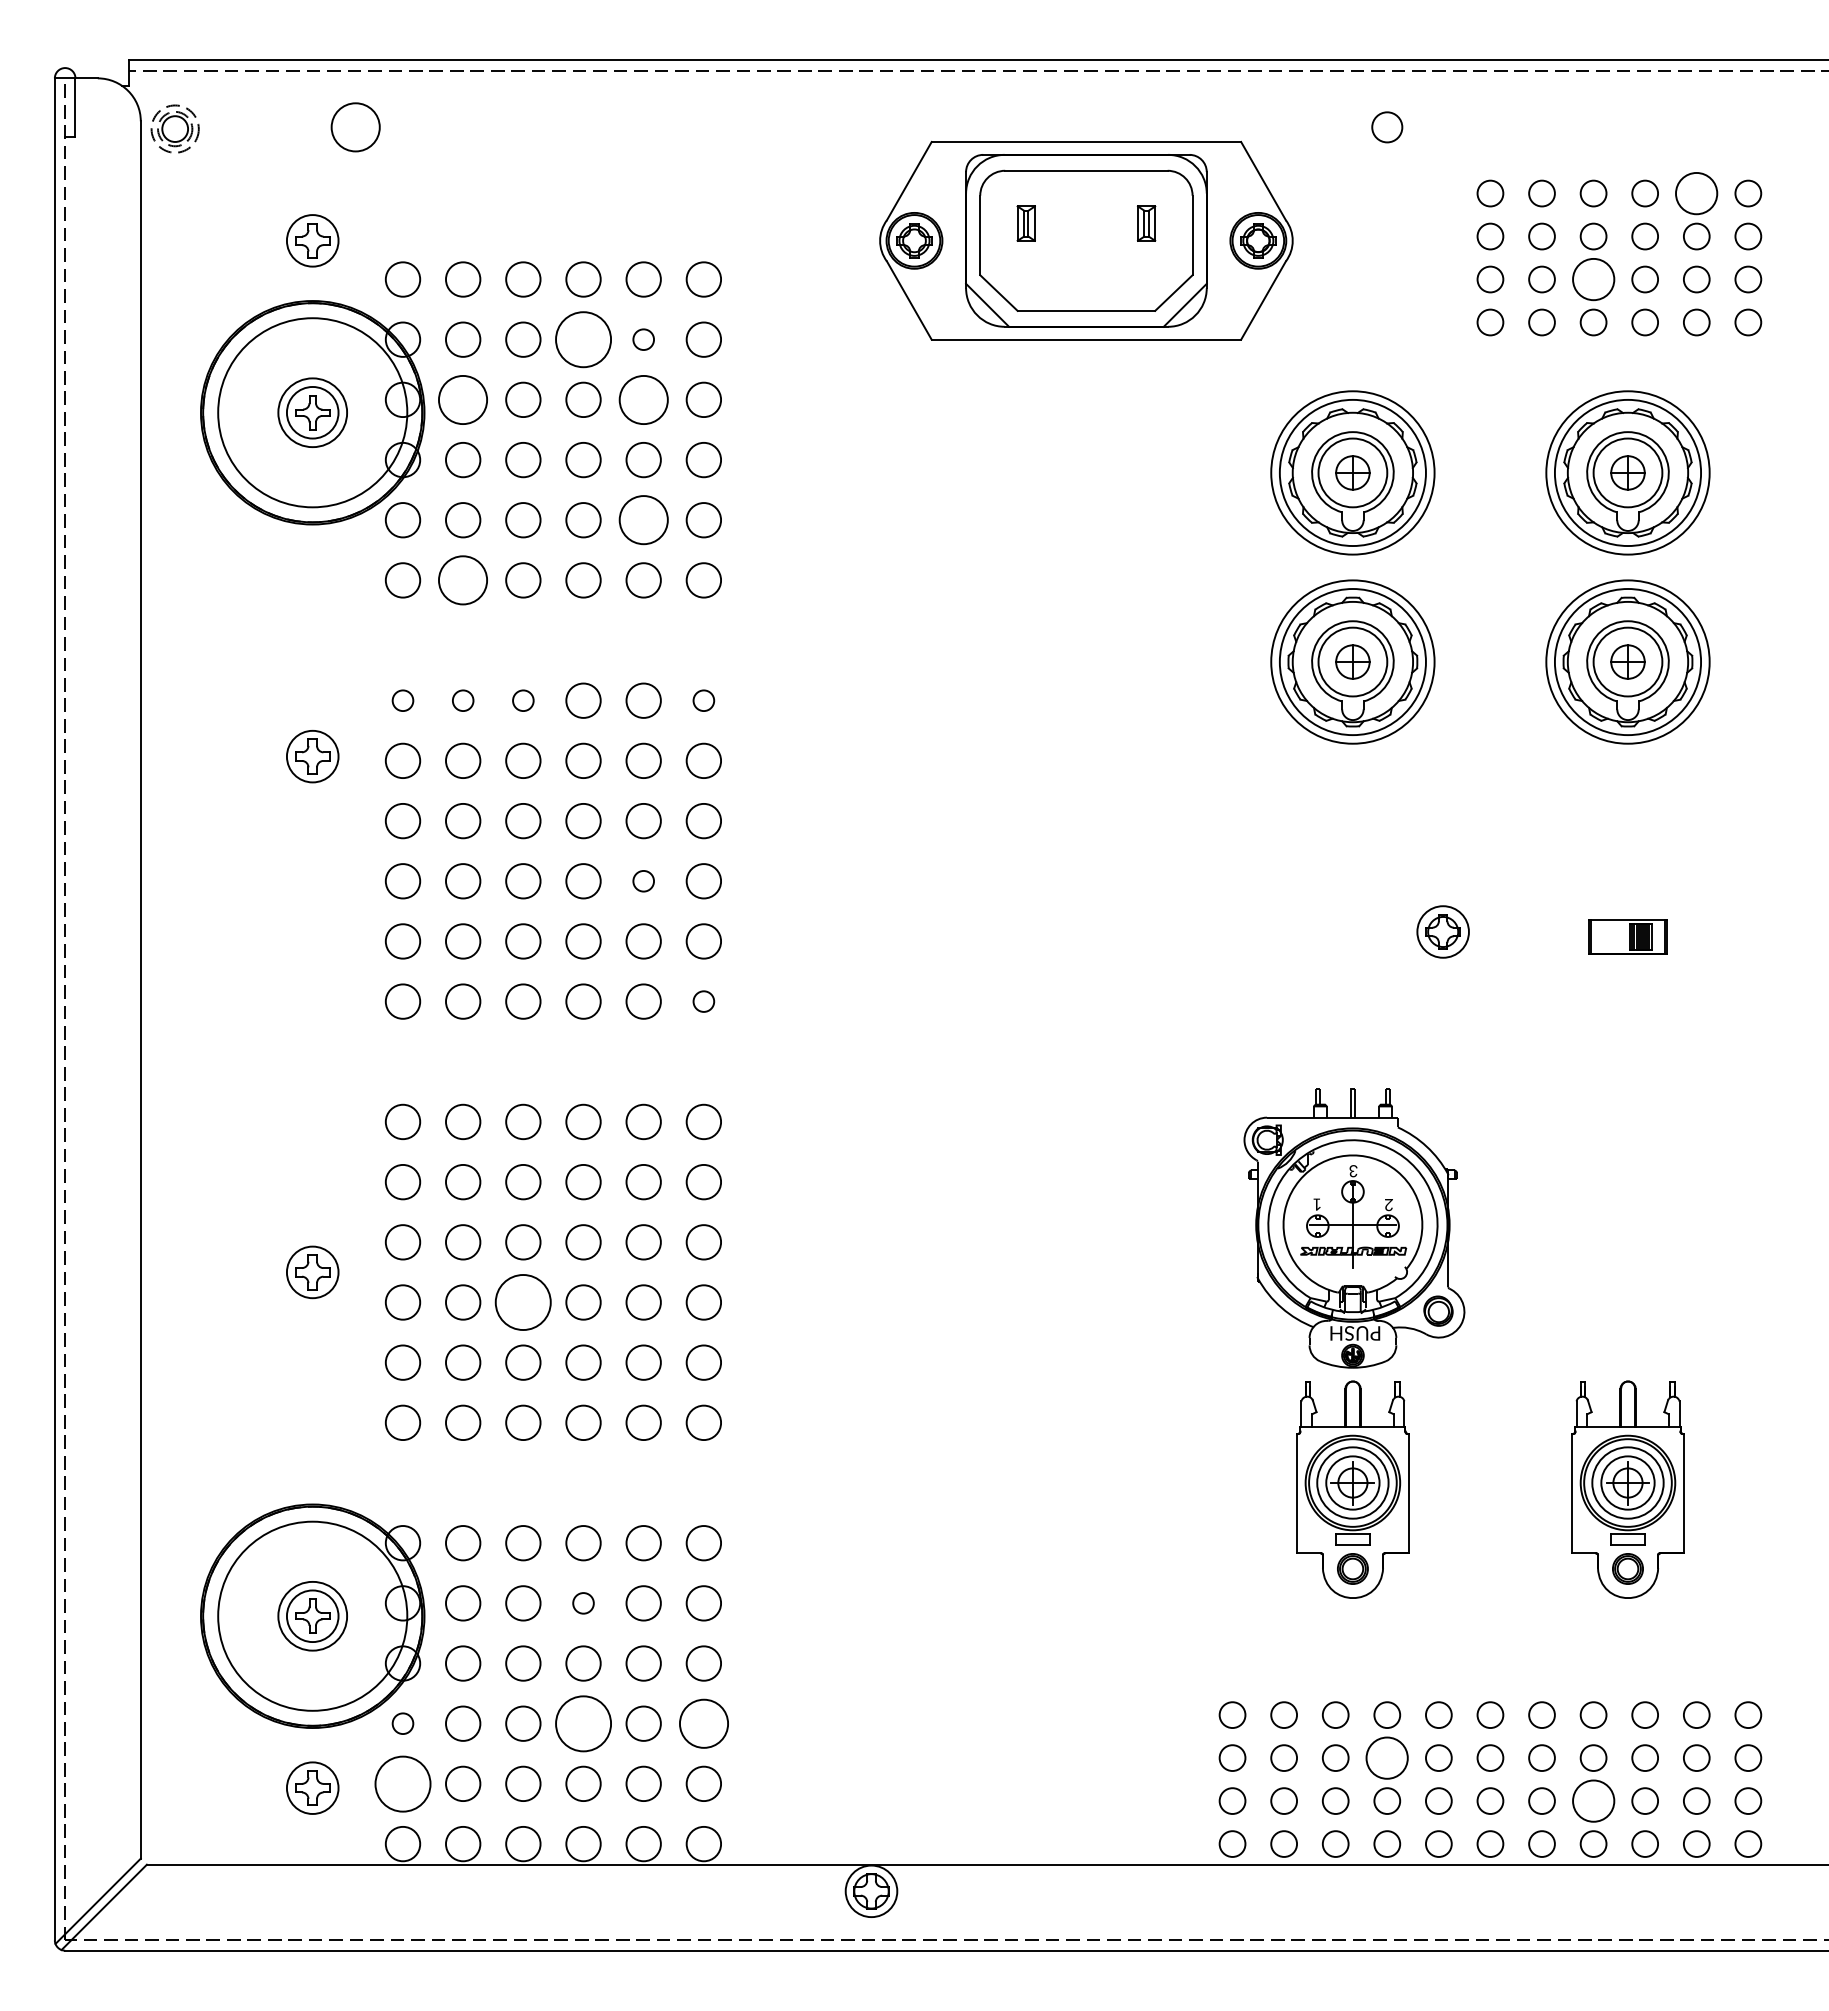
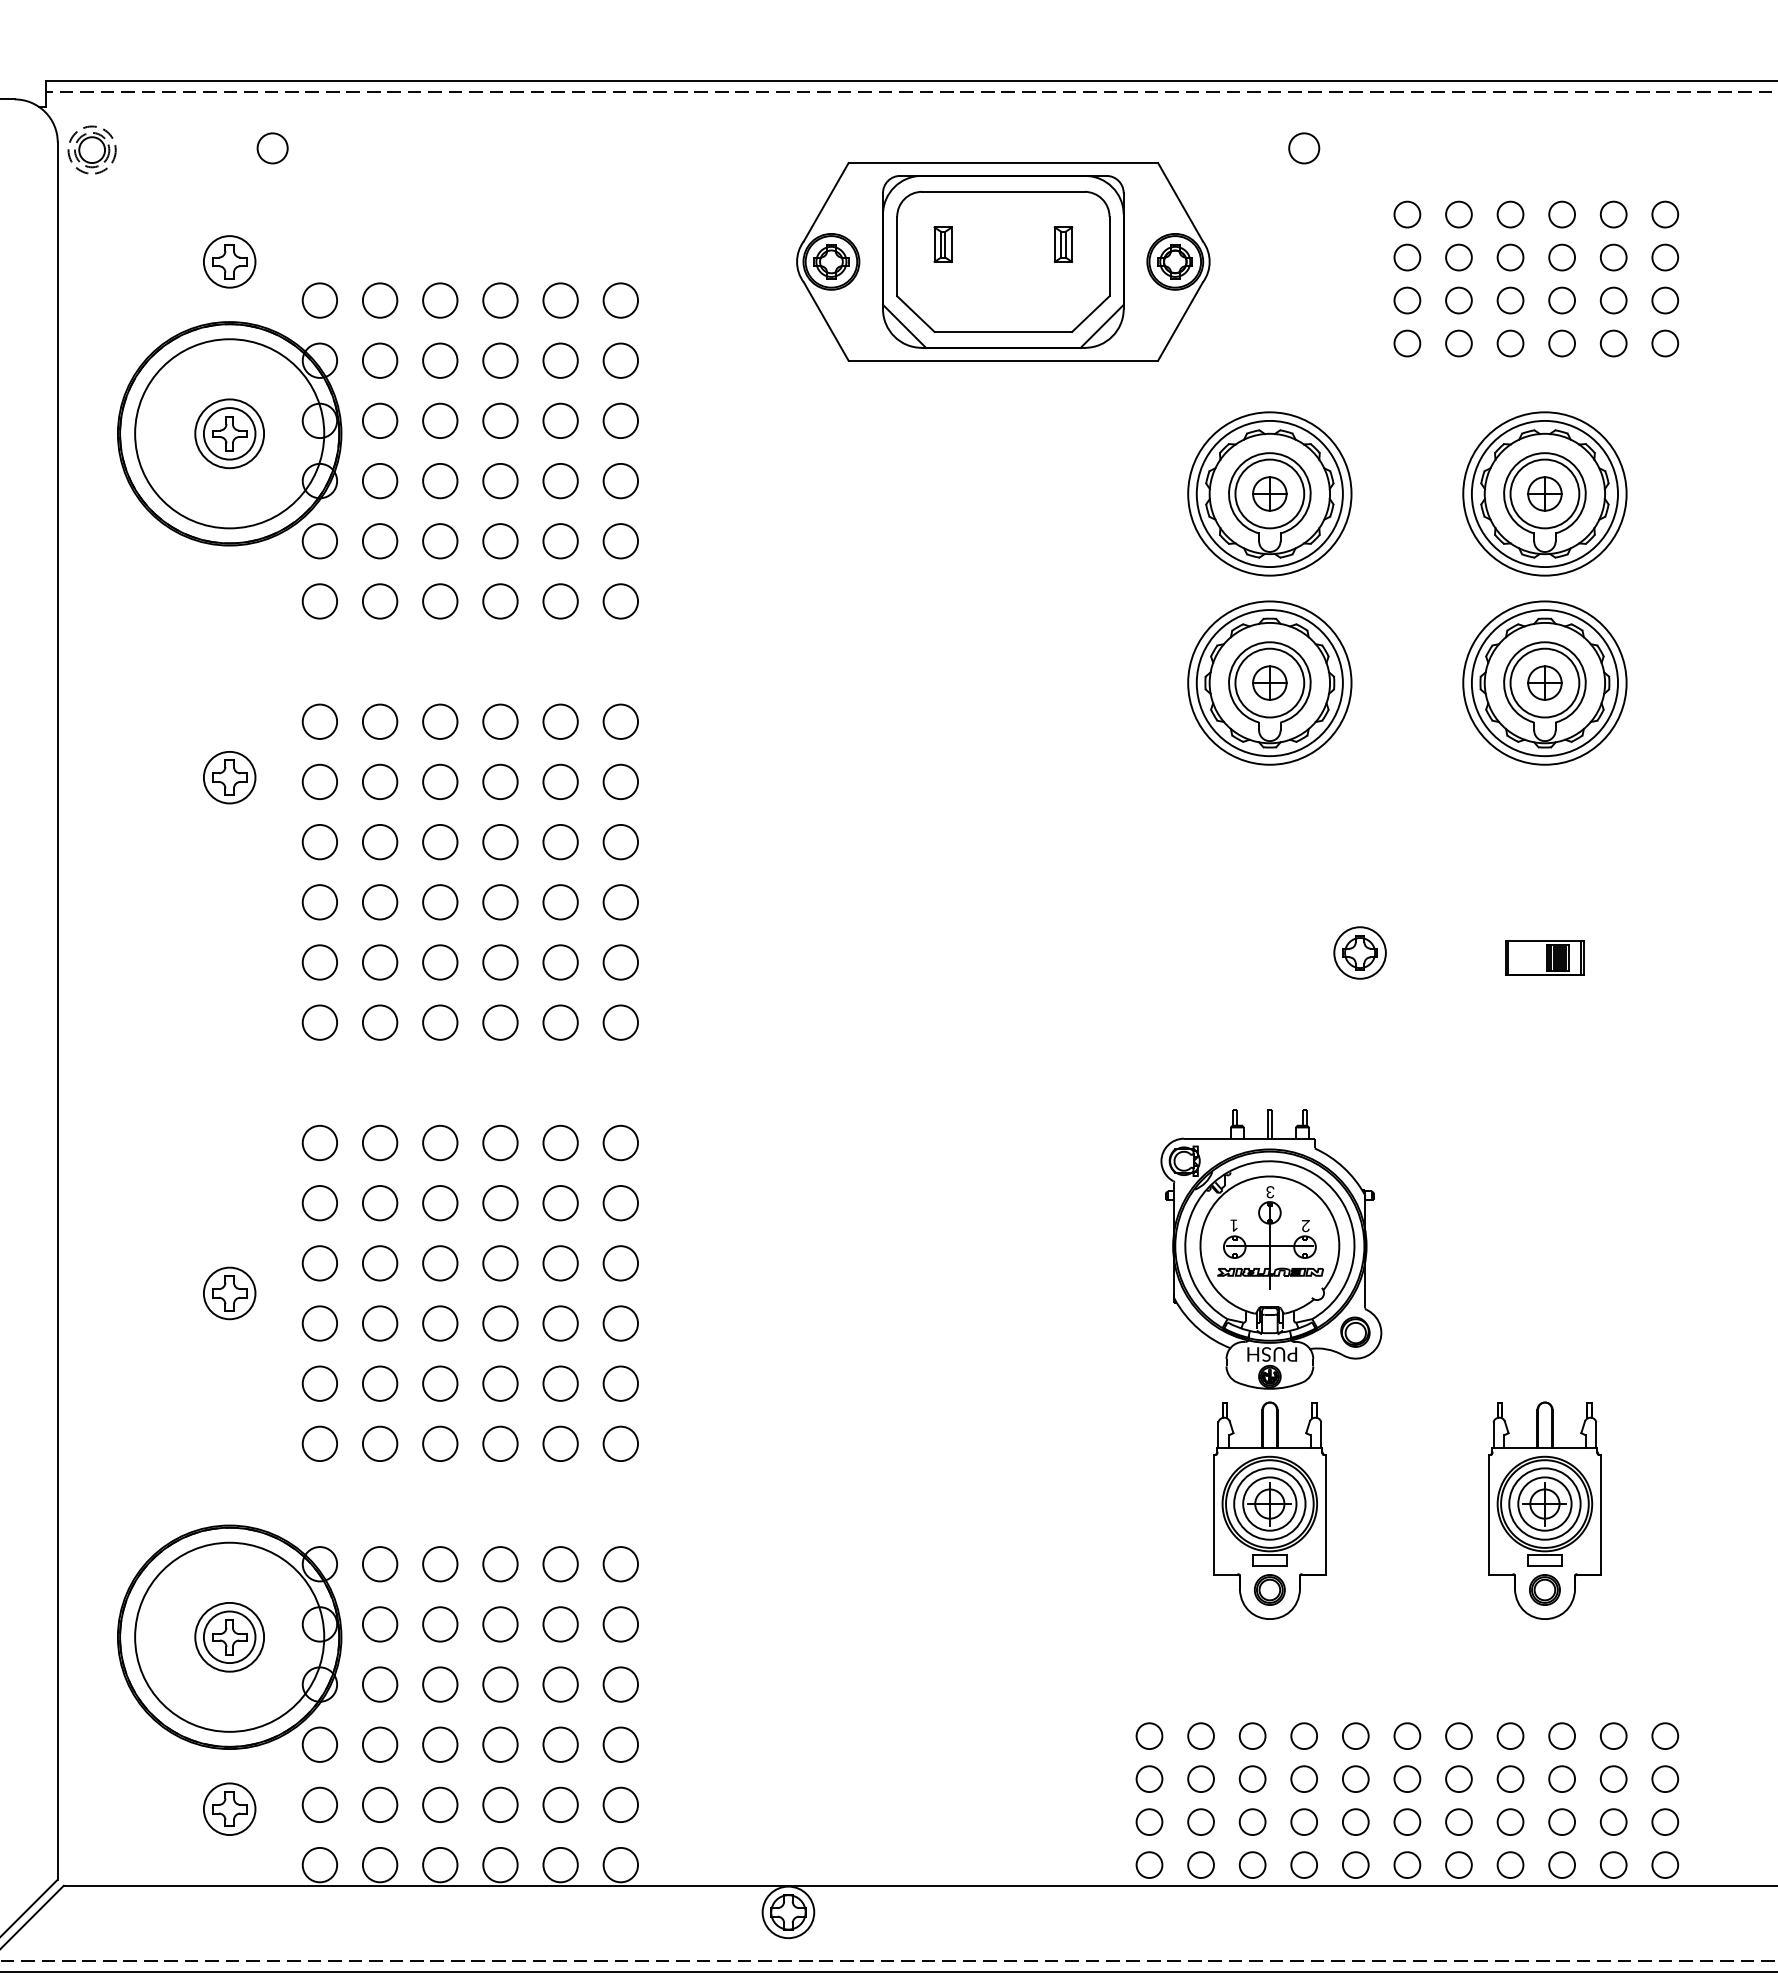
circle: (355, 127) -> (272, 148), size x0.62
circle: (1696, 193) -> (1613, 214), size x0.62
circle: (1593, 279) -> (1510, 300), size x0.62
circle: (583, 339) -> (500, 360), size x0.62
circle: (643, 339) -> (560, 360), size x1.67
circle: (463, 399) -> (380, 420), size x0.71
circle: (643, 399) -> (560, 420), size x0.71
circle: (643, 520) -> (560, 541), size x0.71
circle: (463, 580) -> (380, 601), size x0.71
circle: (402, 700) -> (319, 721), size x1.67
circle: (462, 700) -> (379, 721), size x1.67
circle: (523, 700) -> (440, 721), size x1.67
circle: (703, 700) -> (620, 721), size x1.67
circle: (643, 881) -> (560, 902), size x1.67
circle: (703, 1001) -> (620, 1022), size x1.67
circle: (523, 1302) -> (440, 1323), size x0.62
circle: (583, 1603) -> (500, 1624), size x1.67
circle: (402, 1723) -> (319, 1744), size x1.67
circle: (583, 1723) -> (500, 1744), size x0.62
circle: (703, 1723) -> (620, 1744), size x0.71
circle: (1387, 1757) -> (1304, 1778), size x0.62
circle: (402, 1783) -> (319, 1804), size x0.62
circle: (1593, 1800) -> (1510, 1821), size x0.62

